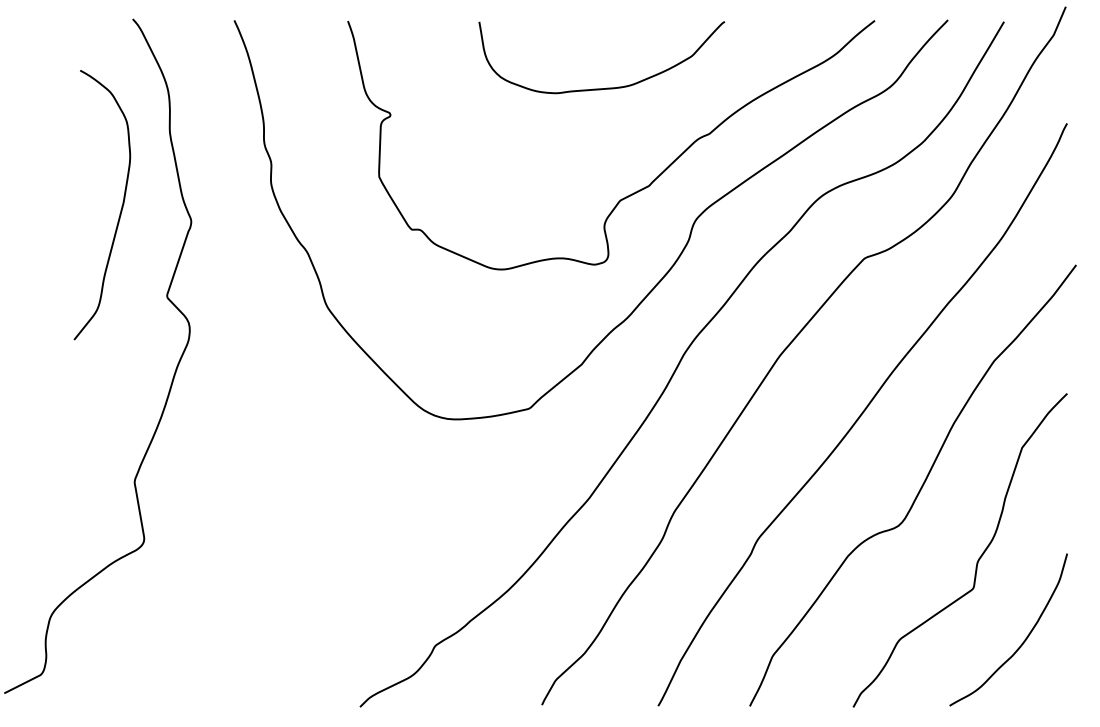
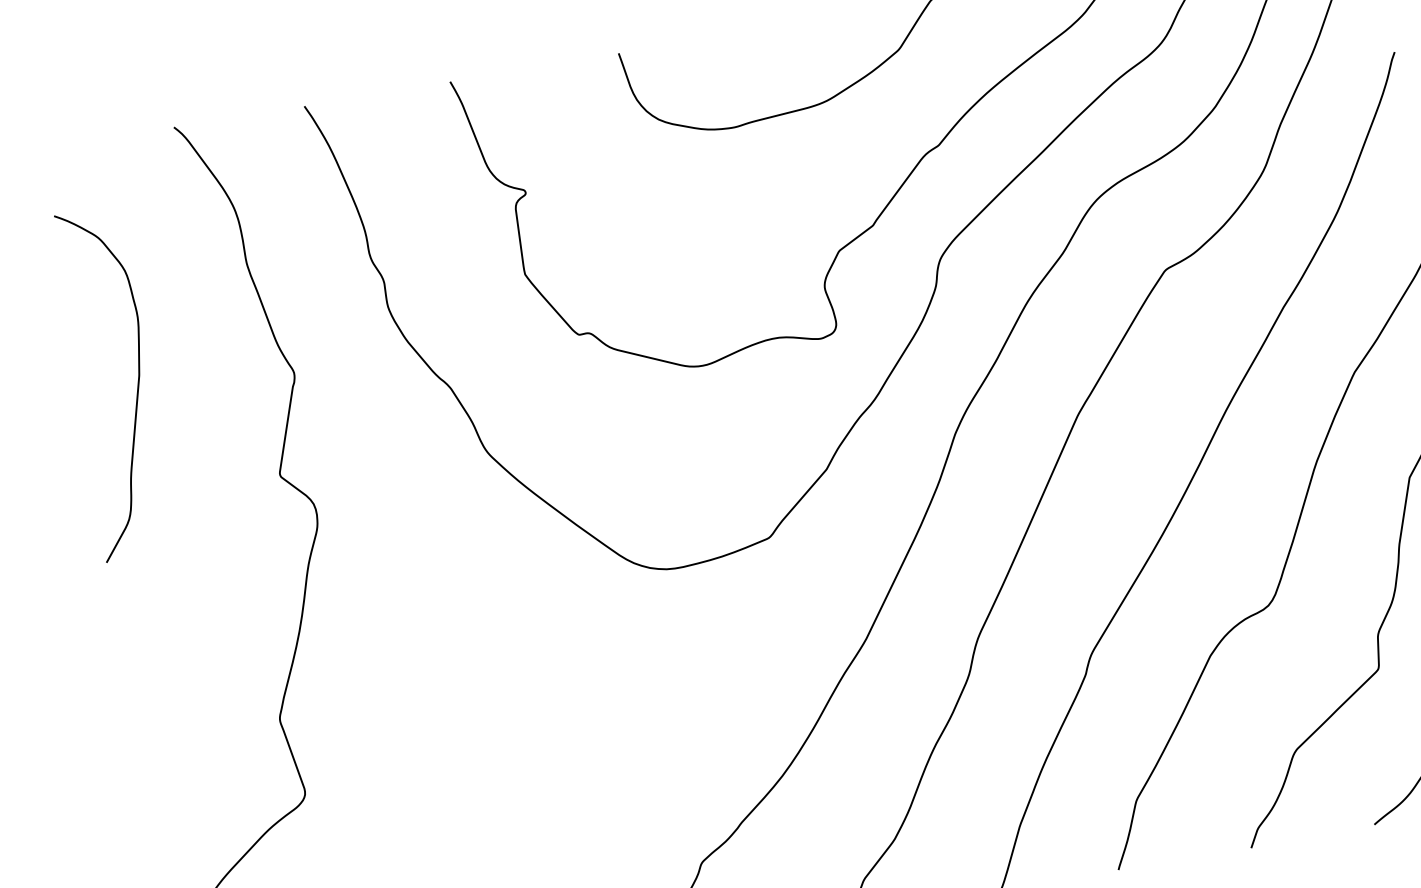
curve: (120, 209) -> (136, 385), moved

